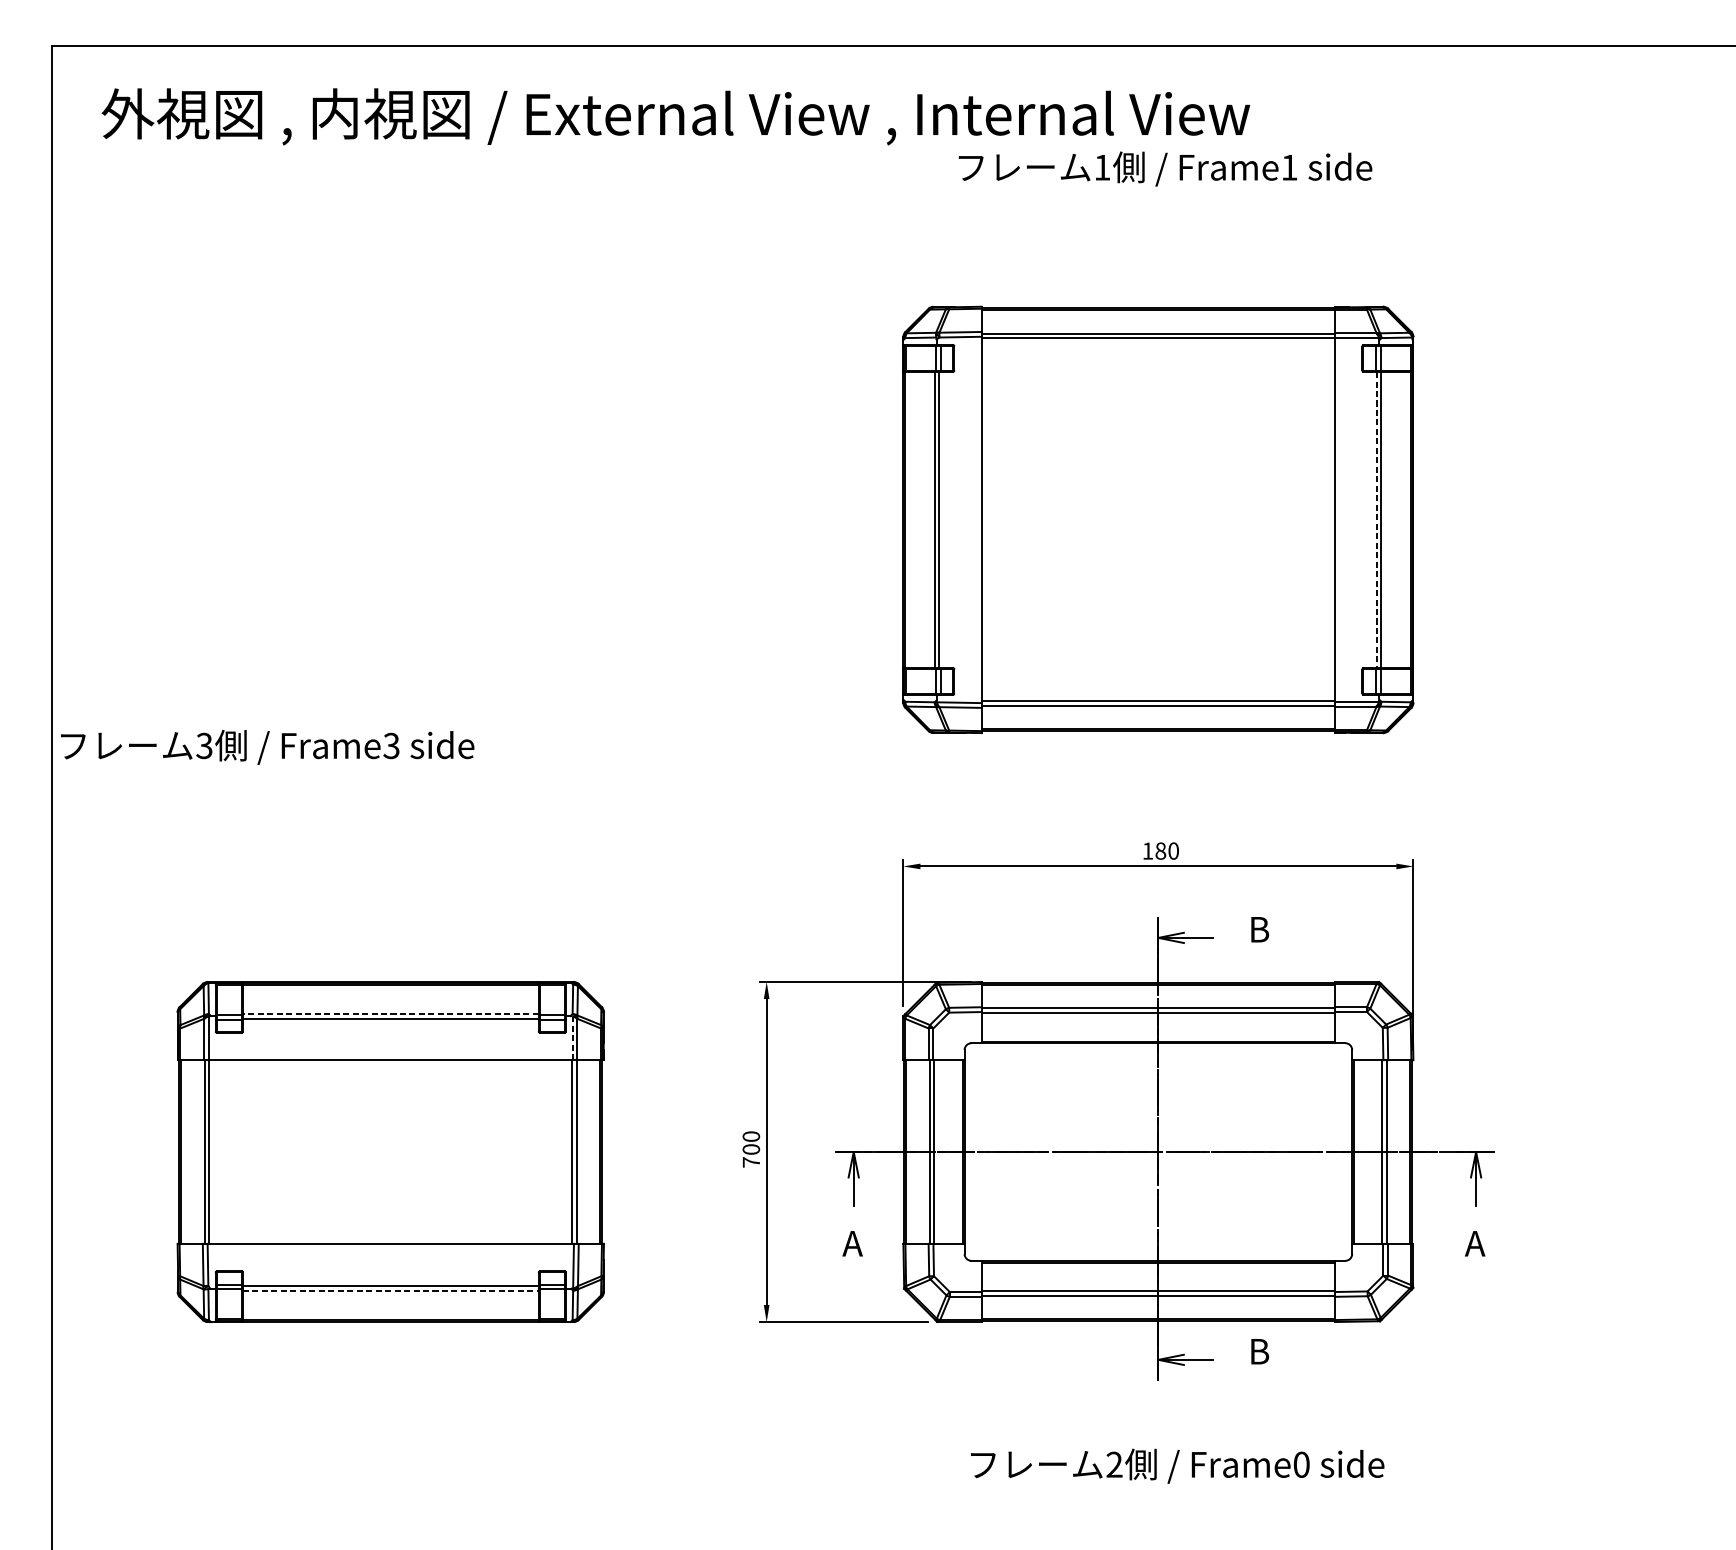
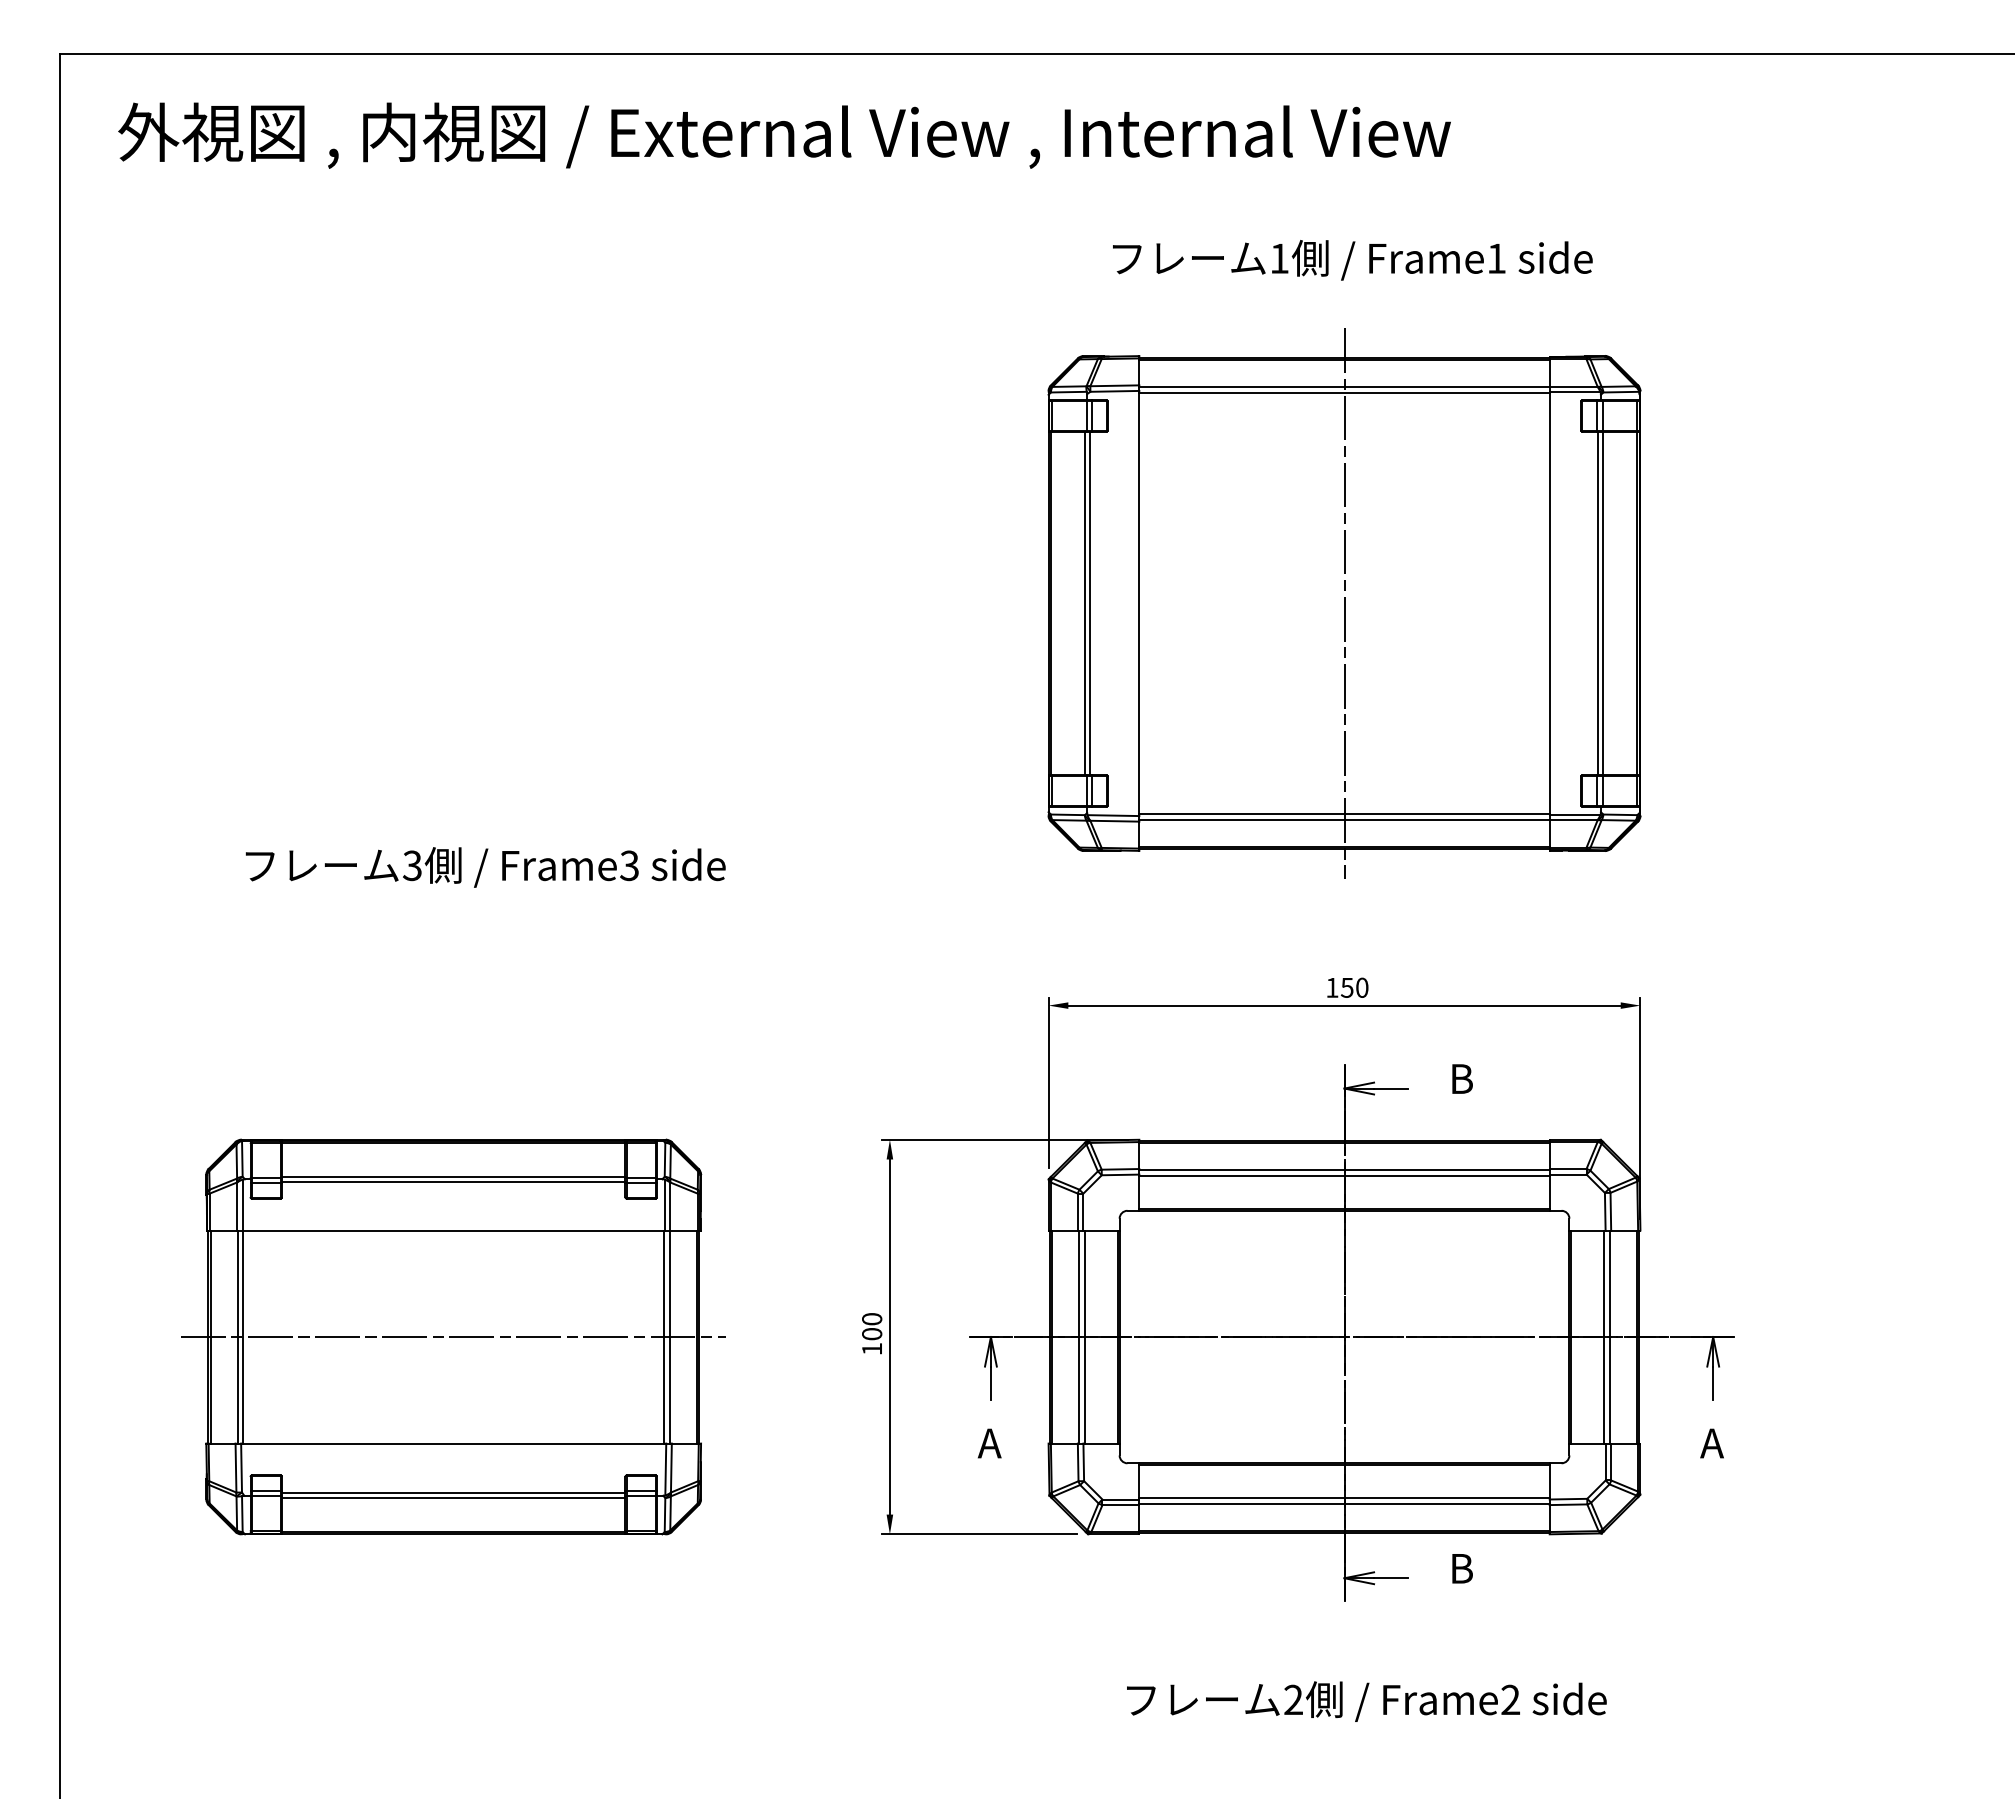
text: (1165, 169) -> (1352, 260), moved
line: (1158, 519) -> (1344, 603), added
line: (1376, 519) -> (1597, 603), dashed -> solid
text: (267, 747) -> (485, 867), moved
text: (1160, 850) -> (1346, 987), 180 -> 150
line: (390, 1013) -> (453, 1176), dashed -> solid
line: (572, 1038) -> (664, 1205), dashed -> solid
line: (390, 1152) -> (453, 1337), added
text: (750, 1161) -> (871, 1348), 700 -> 100
line: (390, 1291) -> (453, 1498), dashed -> solid
text: (1301, 1464) -> (1510, 1699), Frame0 -> Frame2

